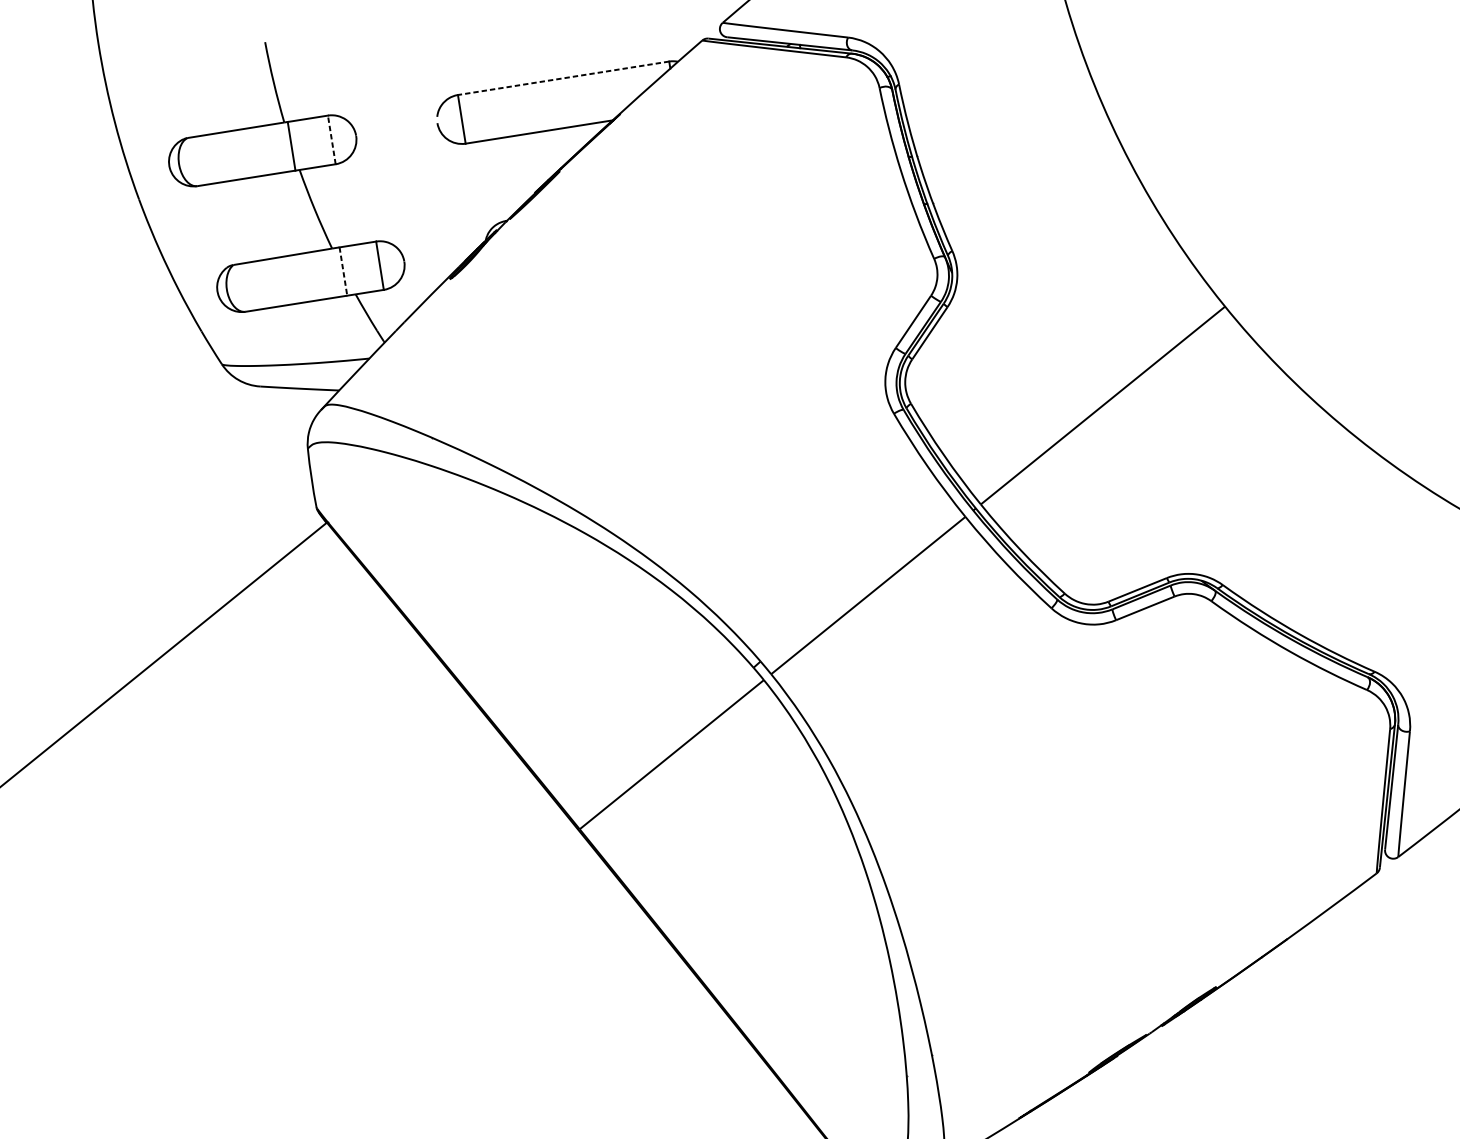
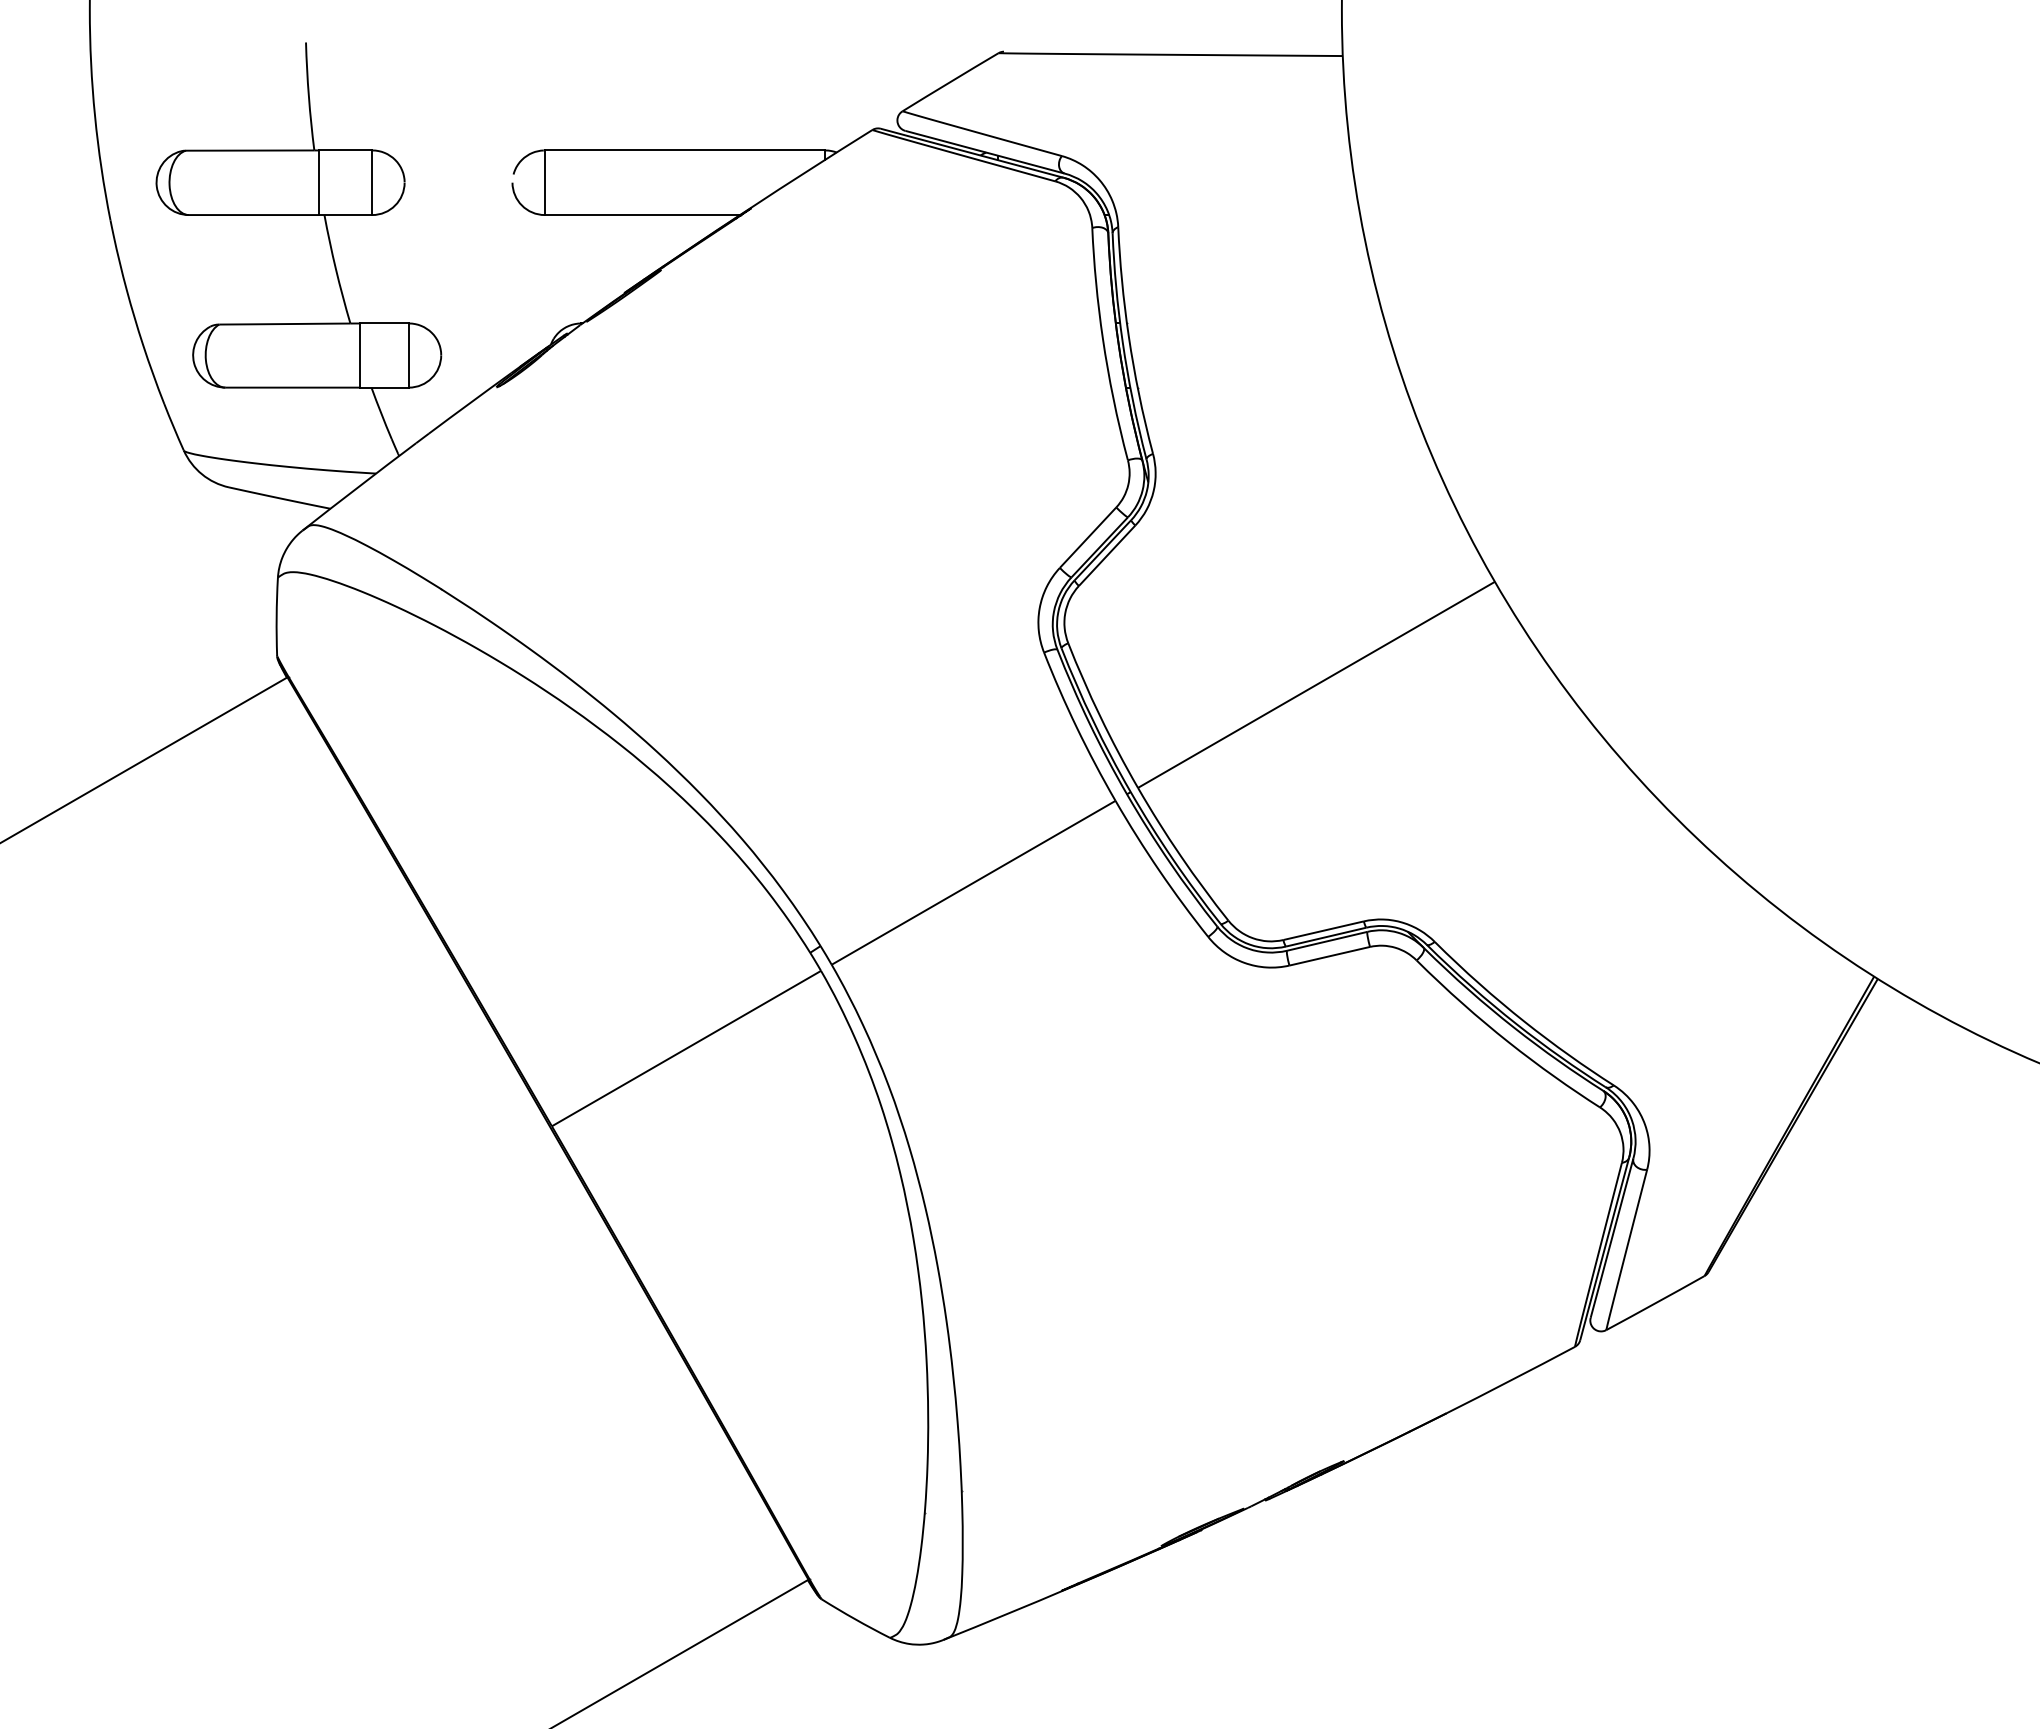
line: (563, 78) -> (684, 150), dashed -> solid
line: (331, 139) -> (372, 182), dashed -> solid
line: (343, 272) -> (360, 356), dashed -> solid

